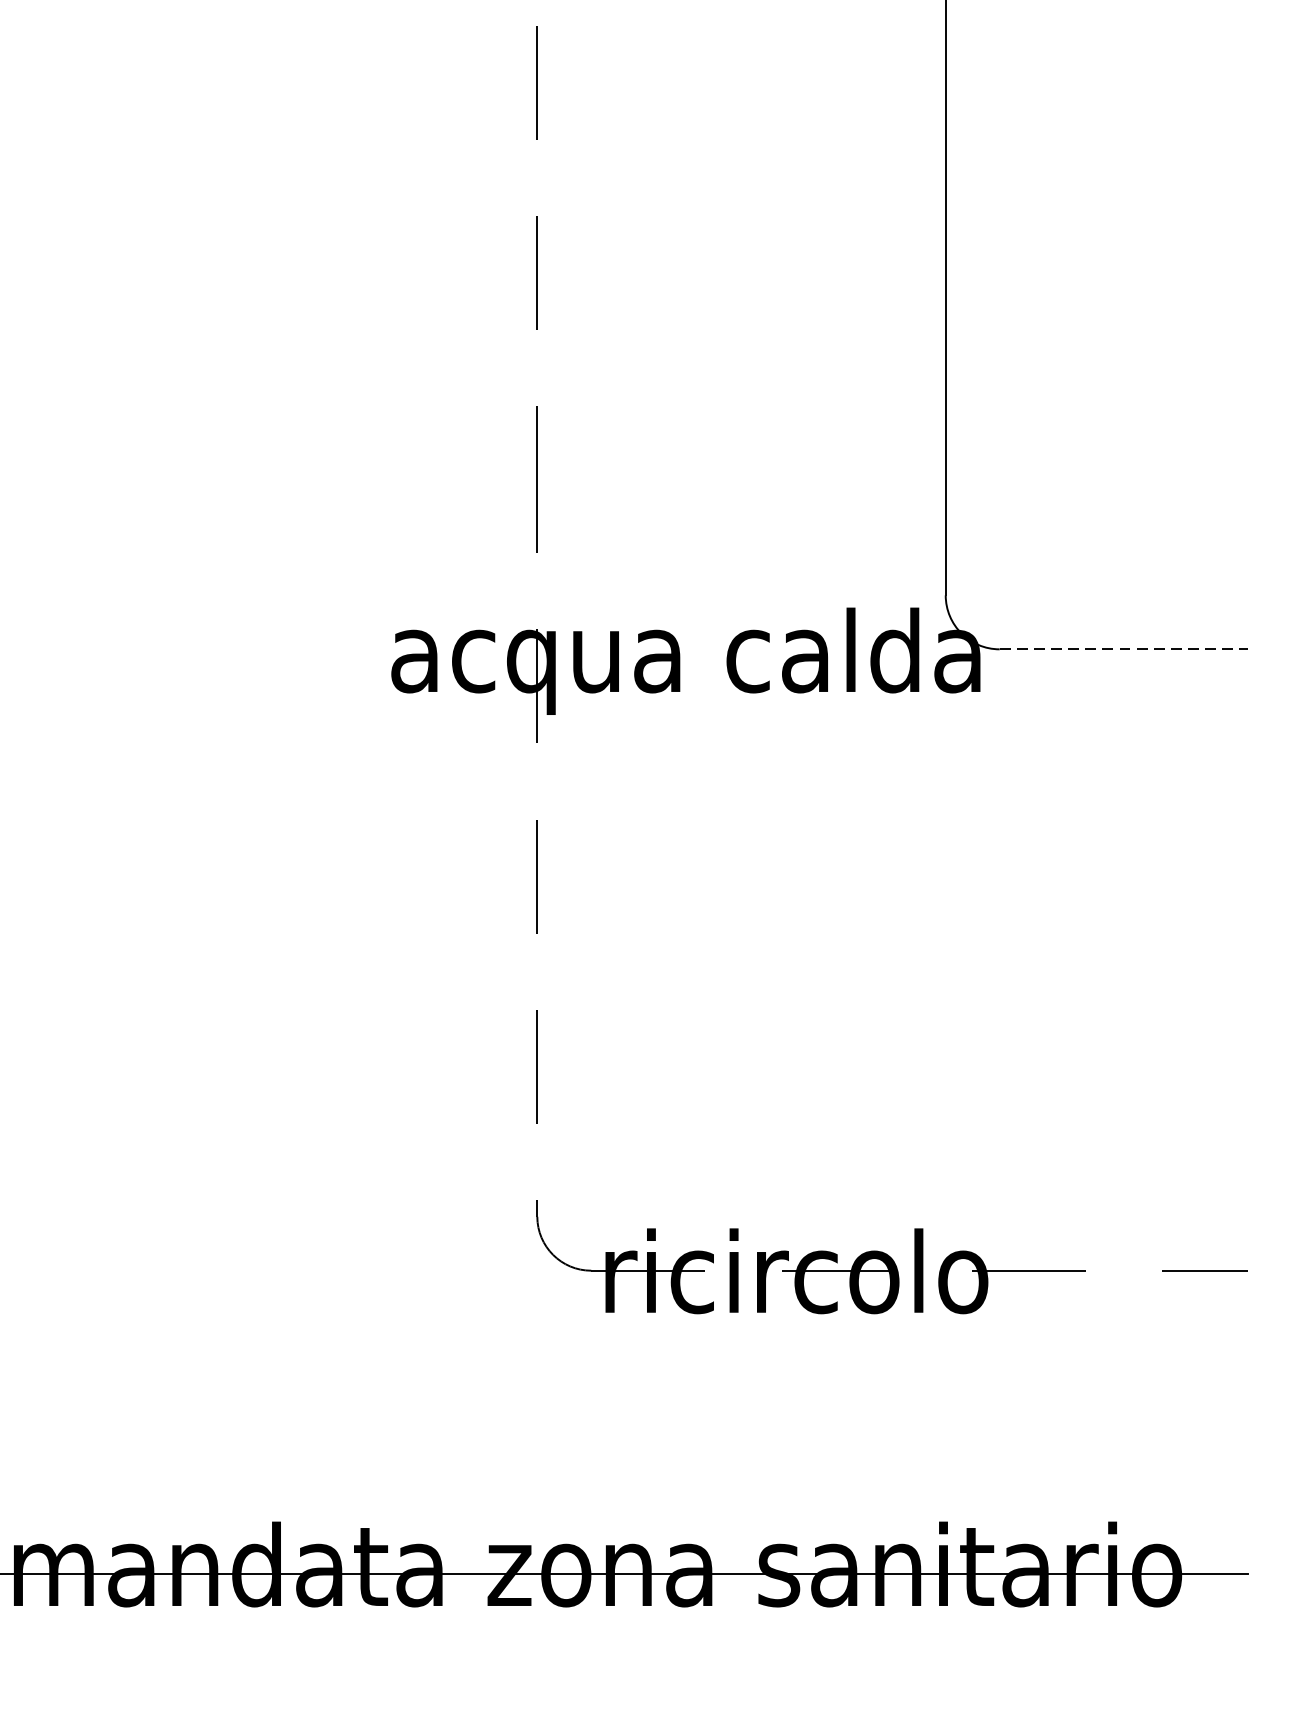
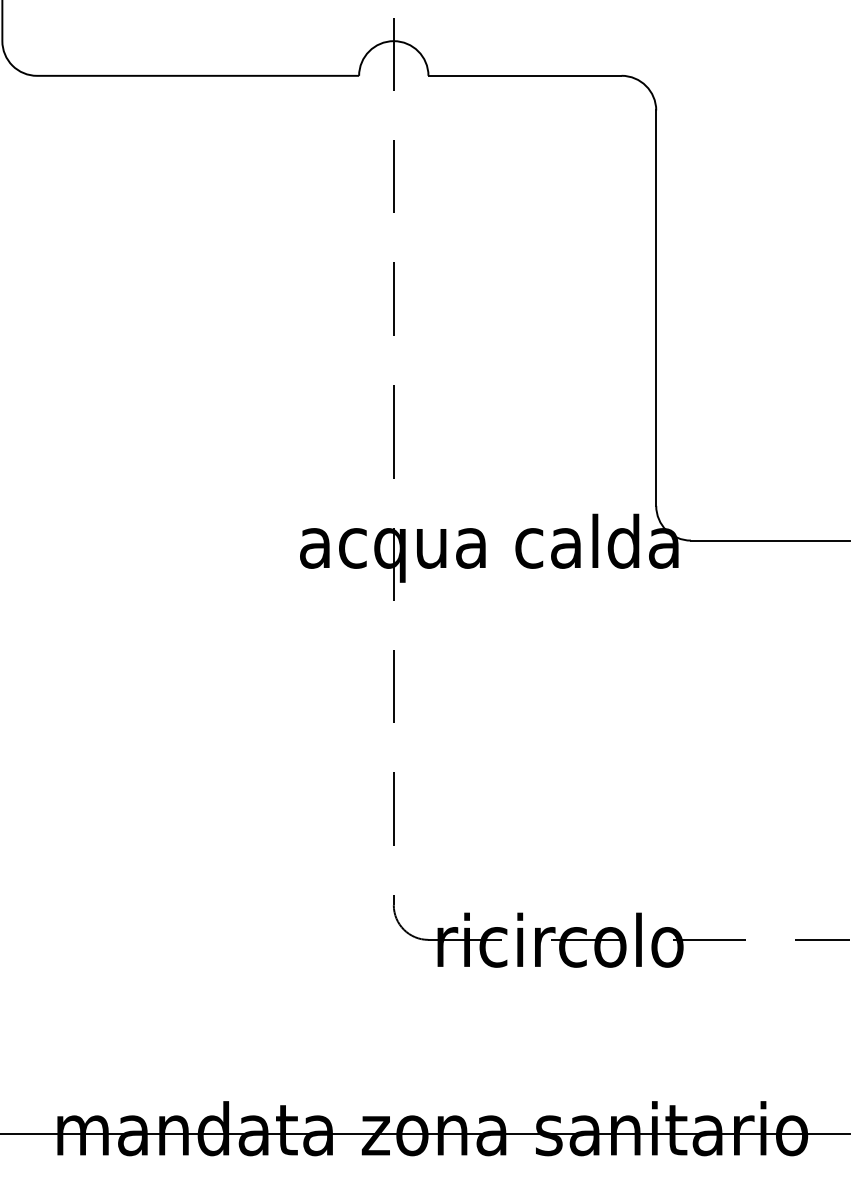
line: (1123, 649) -> (770, 540), dashed -> solid

